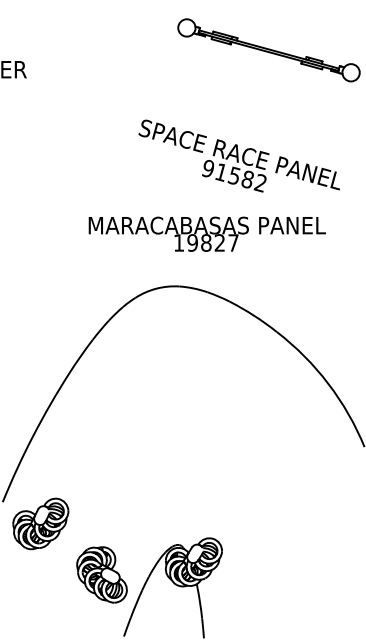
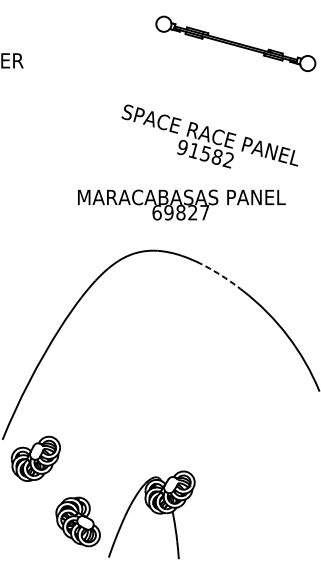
text: (178, 242) -> (156, 212), 19827 -> 69827
arc: (254, 315) -> (223, 276), solid -> dashed
part: (101, 574) -> (77, 521), moved

